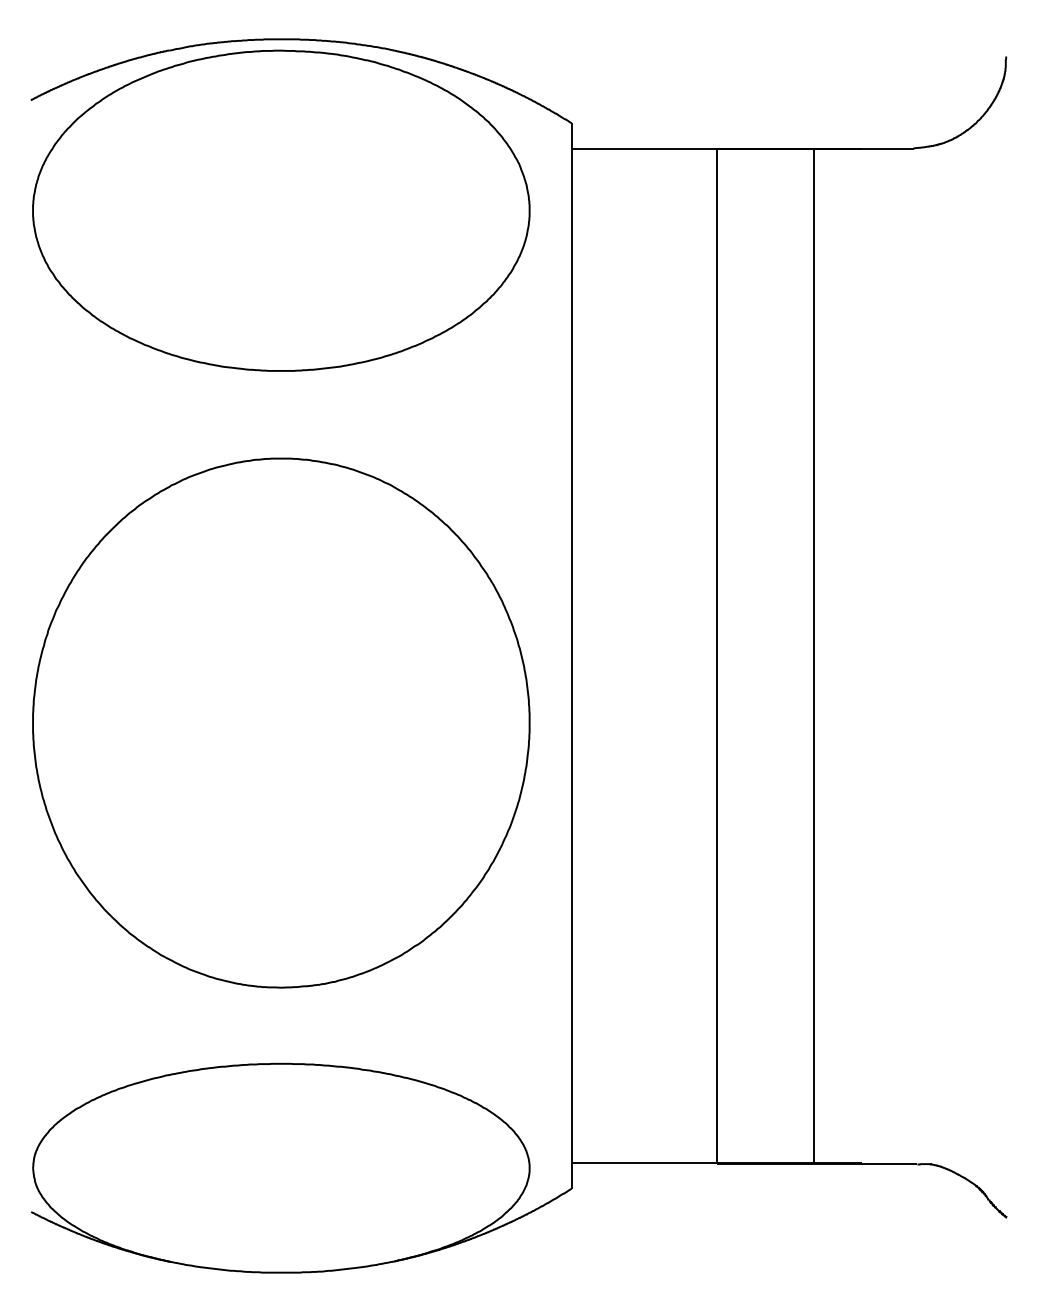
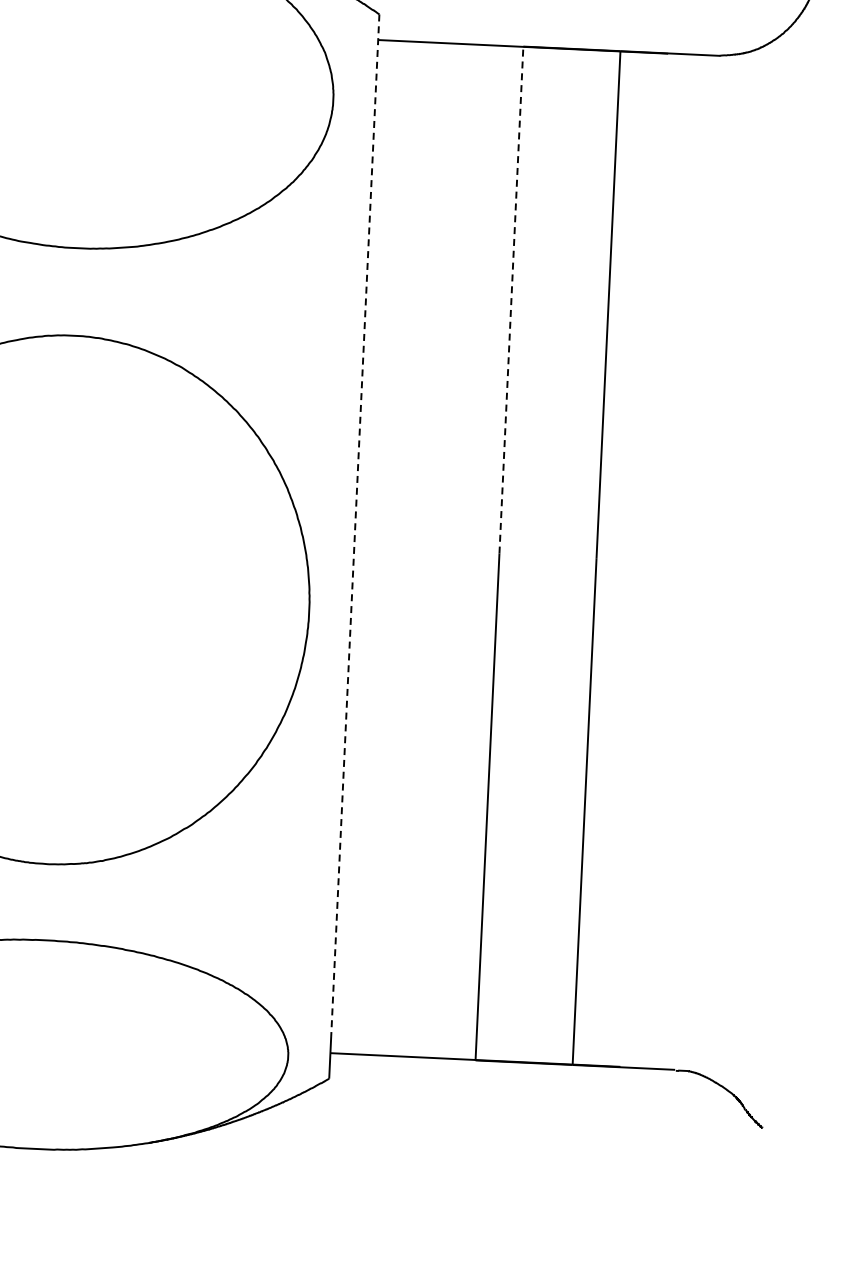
line: (716, 402) -> (510, 300), solid -> dashed
line: (571, 635) -> (355, 526), solid -> dashed

